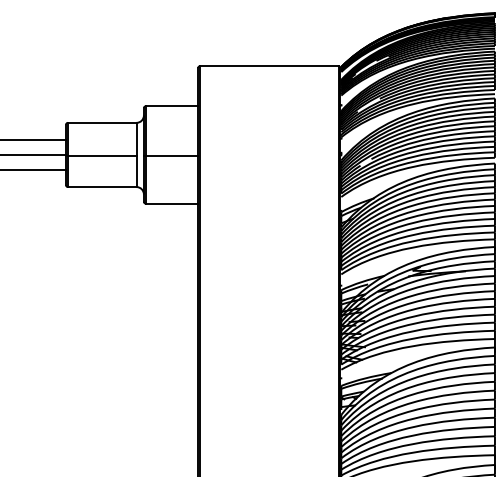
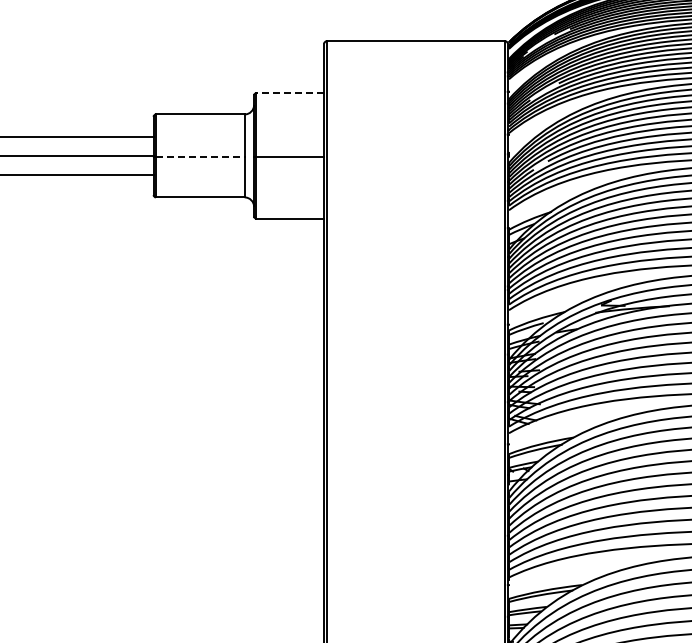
line: (172, 106) -> (290, 93), solid -> dashed
line: (102, 155) -> (200, 156), solid -> dashed

